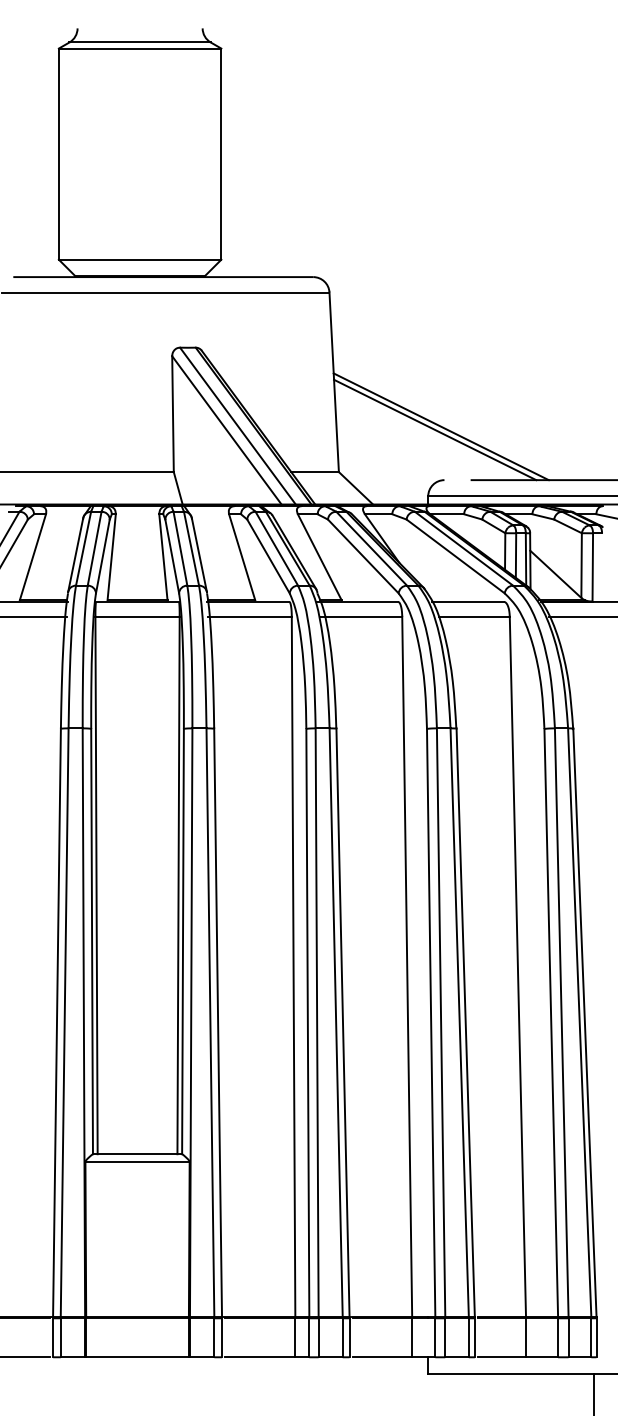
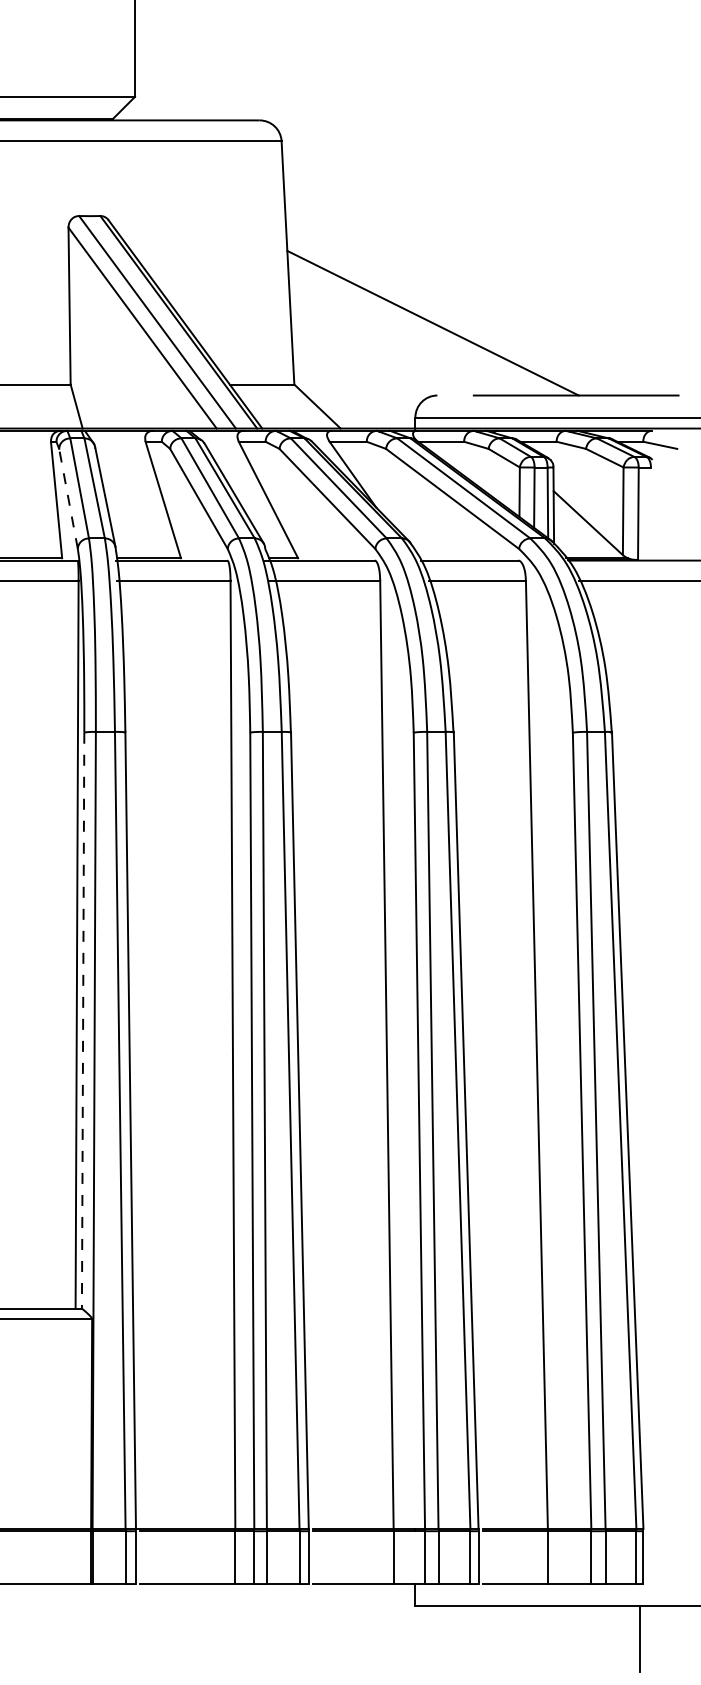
line: (435, 429) -> (425, 326), removed
line: (172, 556) -> (68, 498), solid -> dashed
line: (183, 941) -> (83, 1020), solid -> dashed

